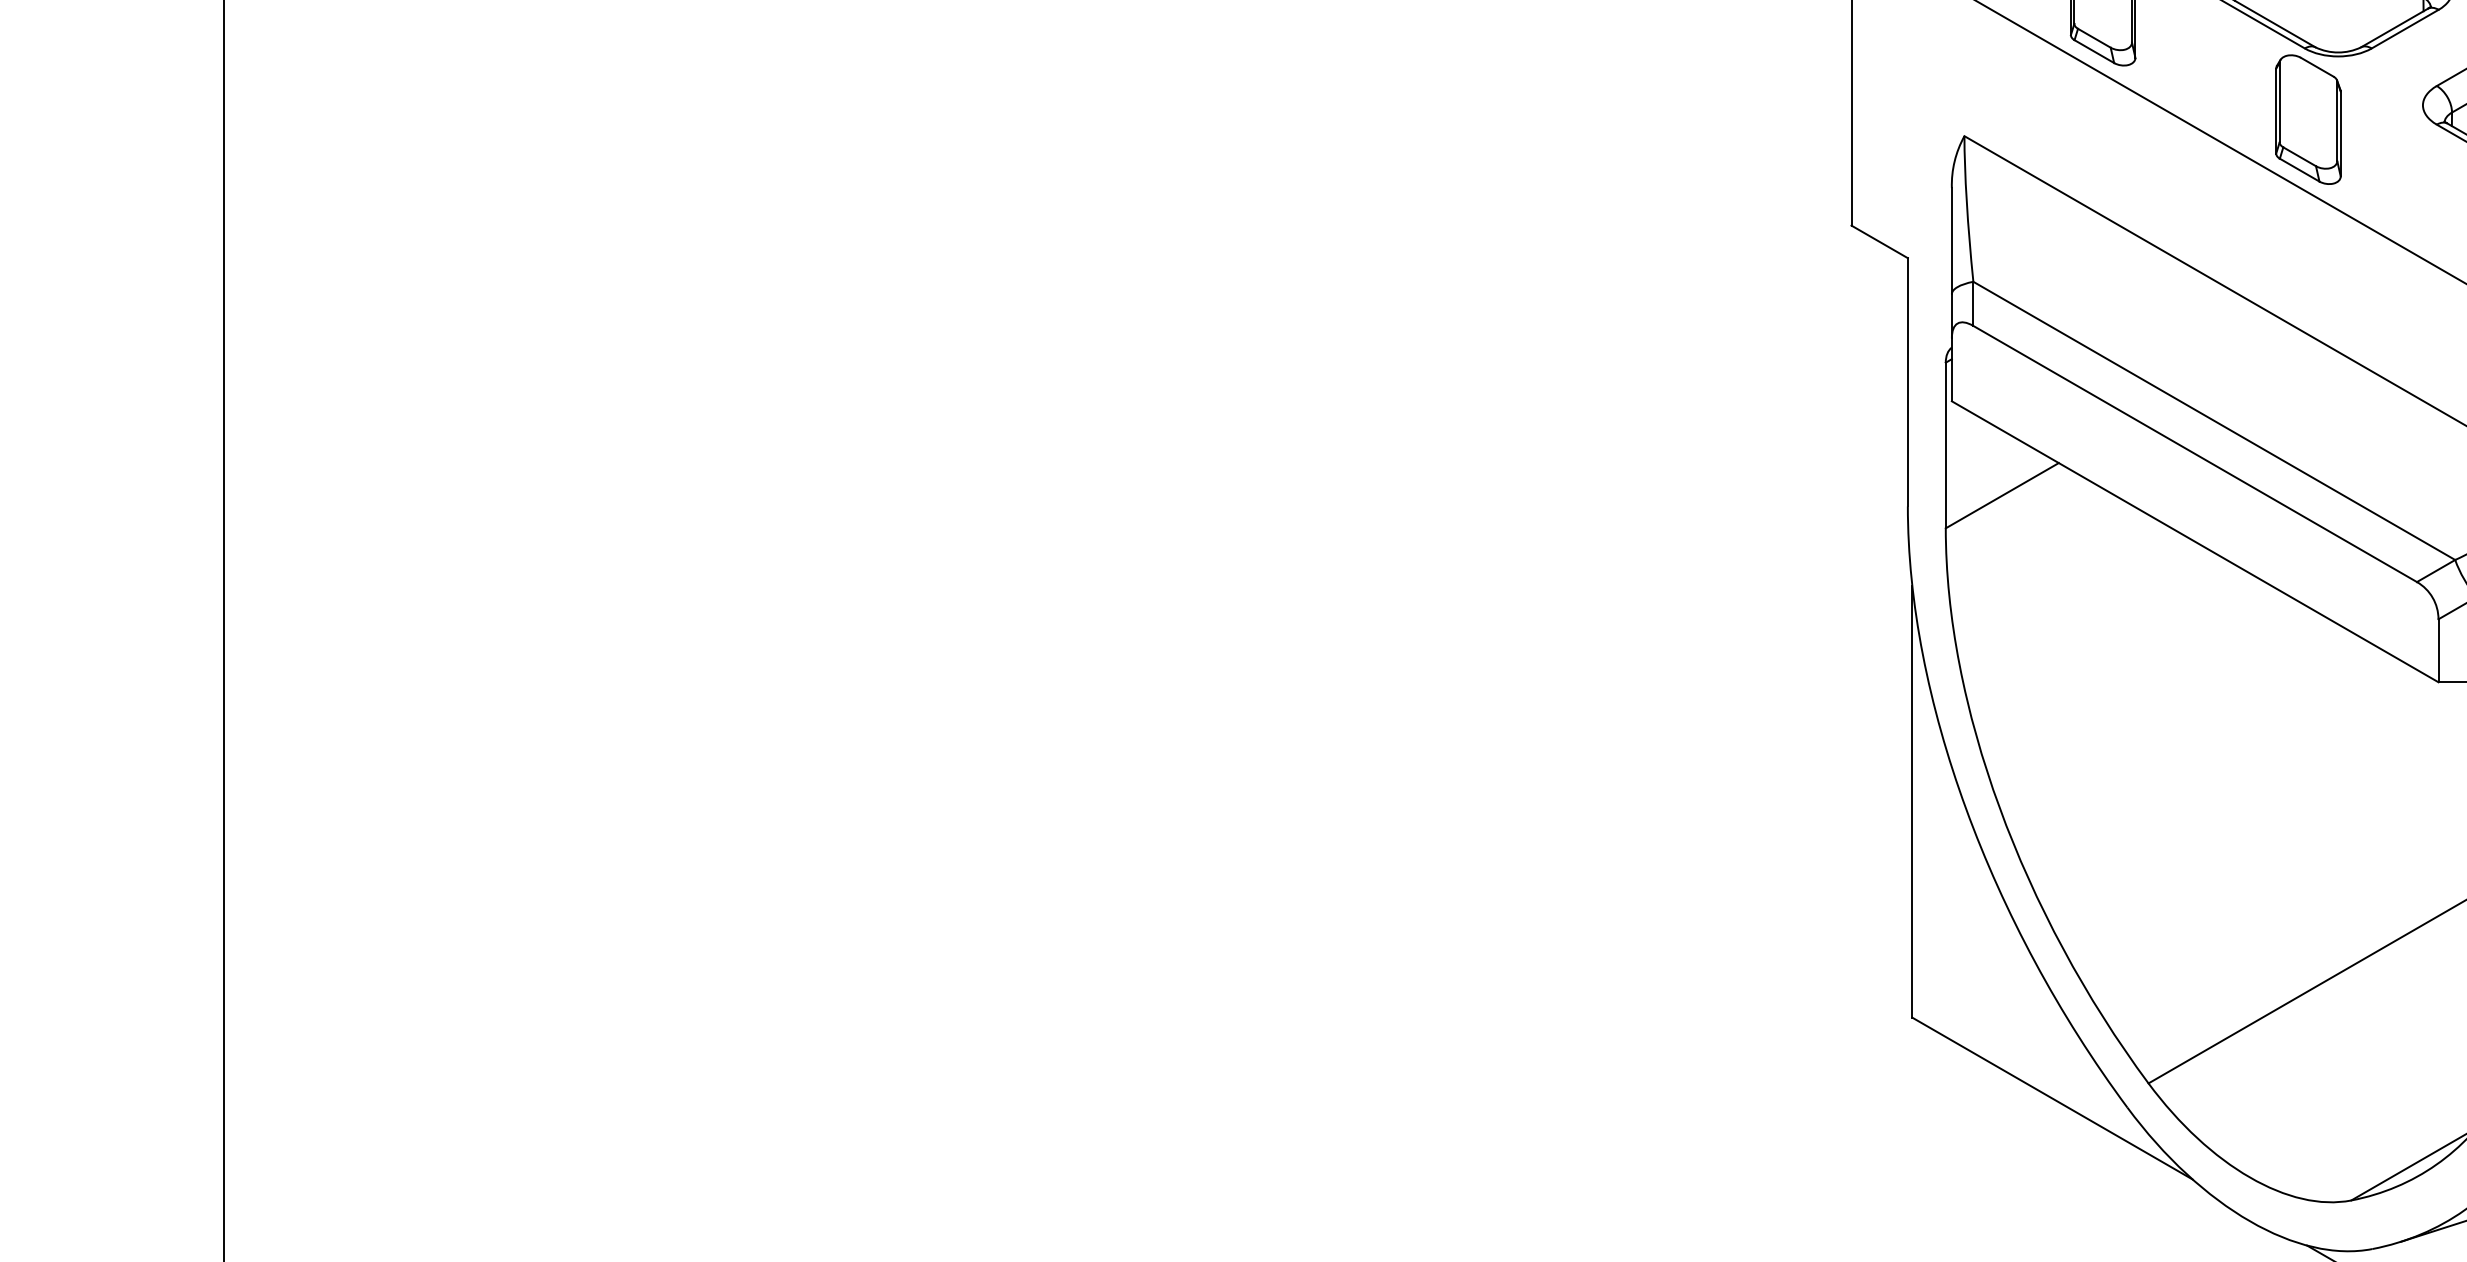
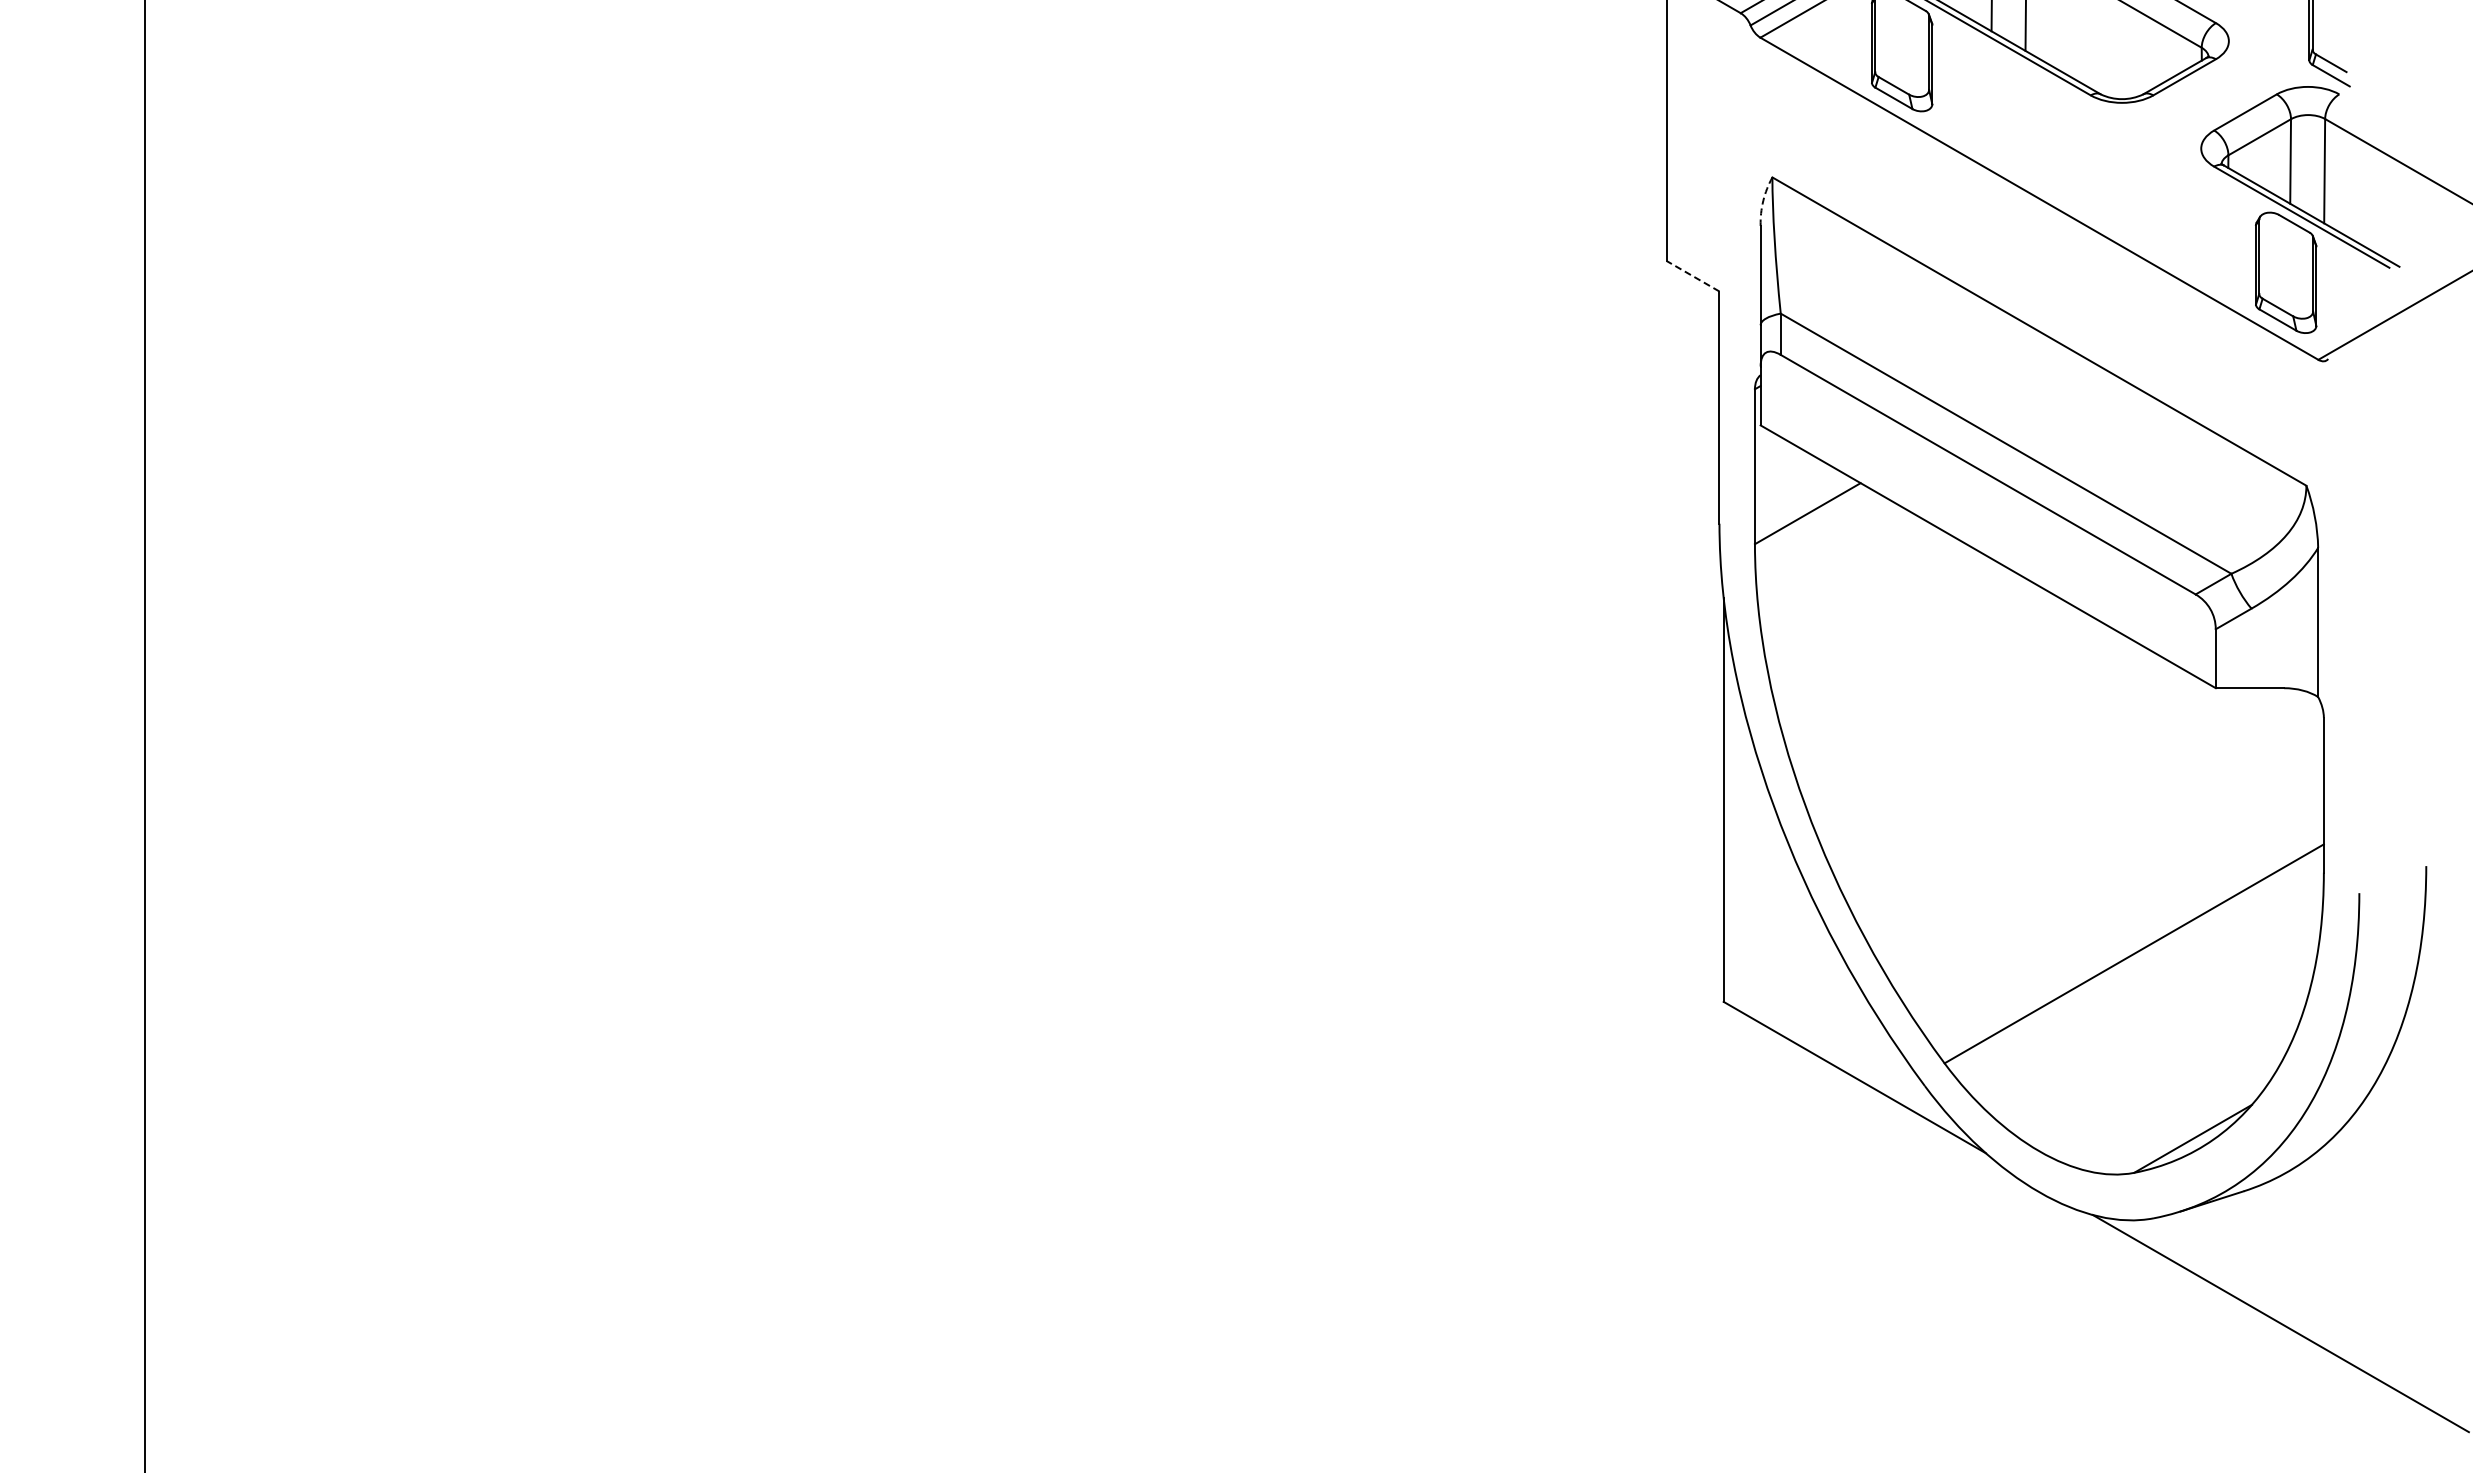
part: (2308, 119) -> (2094, 161), removed
arc: (1954, 160) -> (1763, 200), solid -> dashed
line: (1879, 242) -> (1692, 276), solid -> dashed

